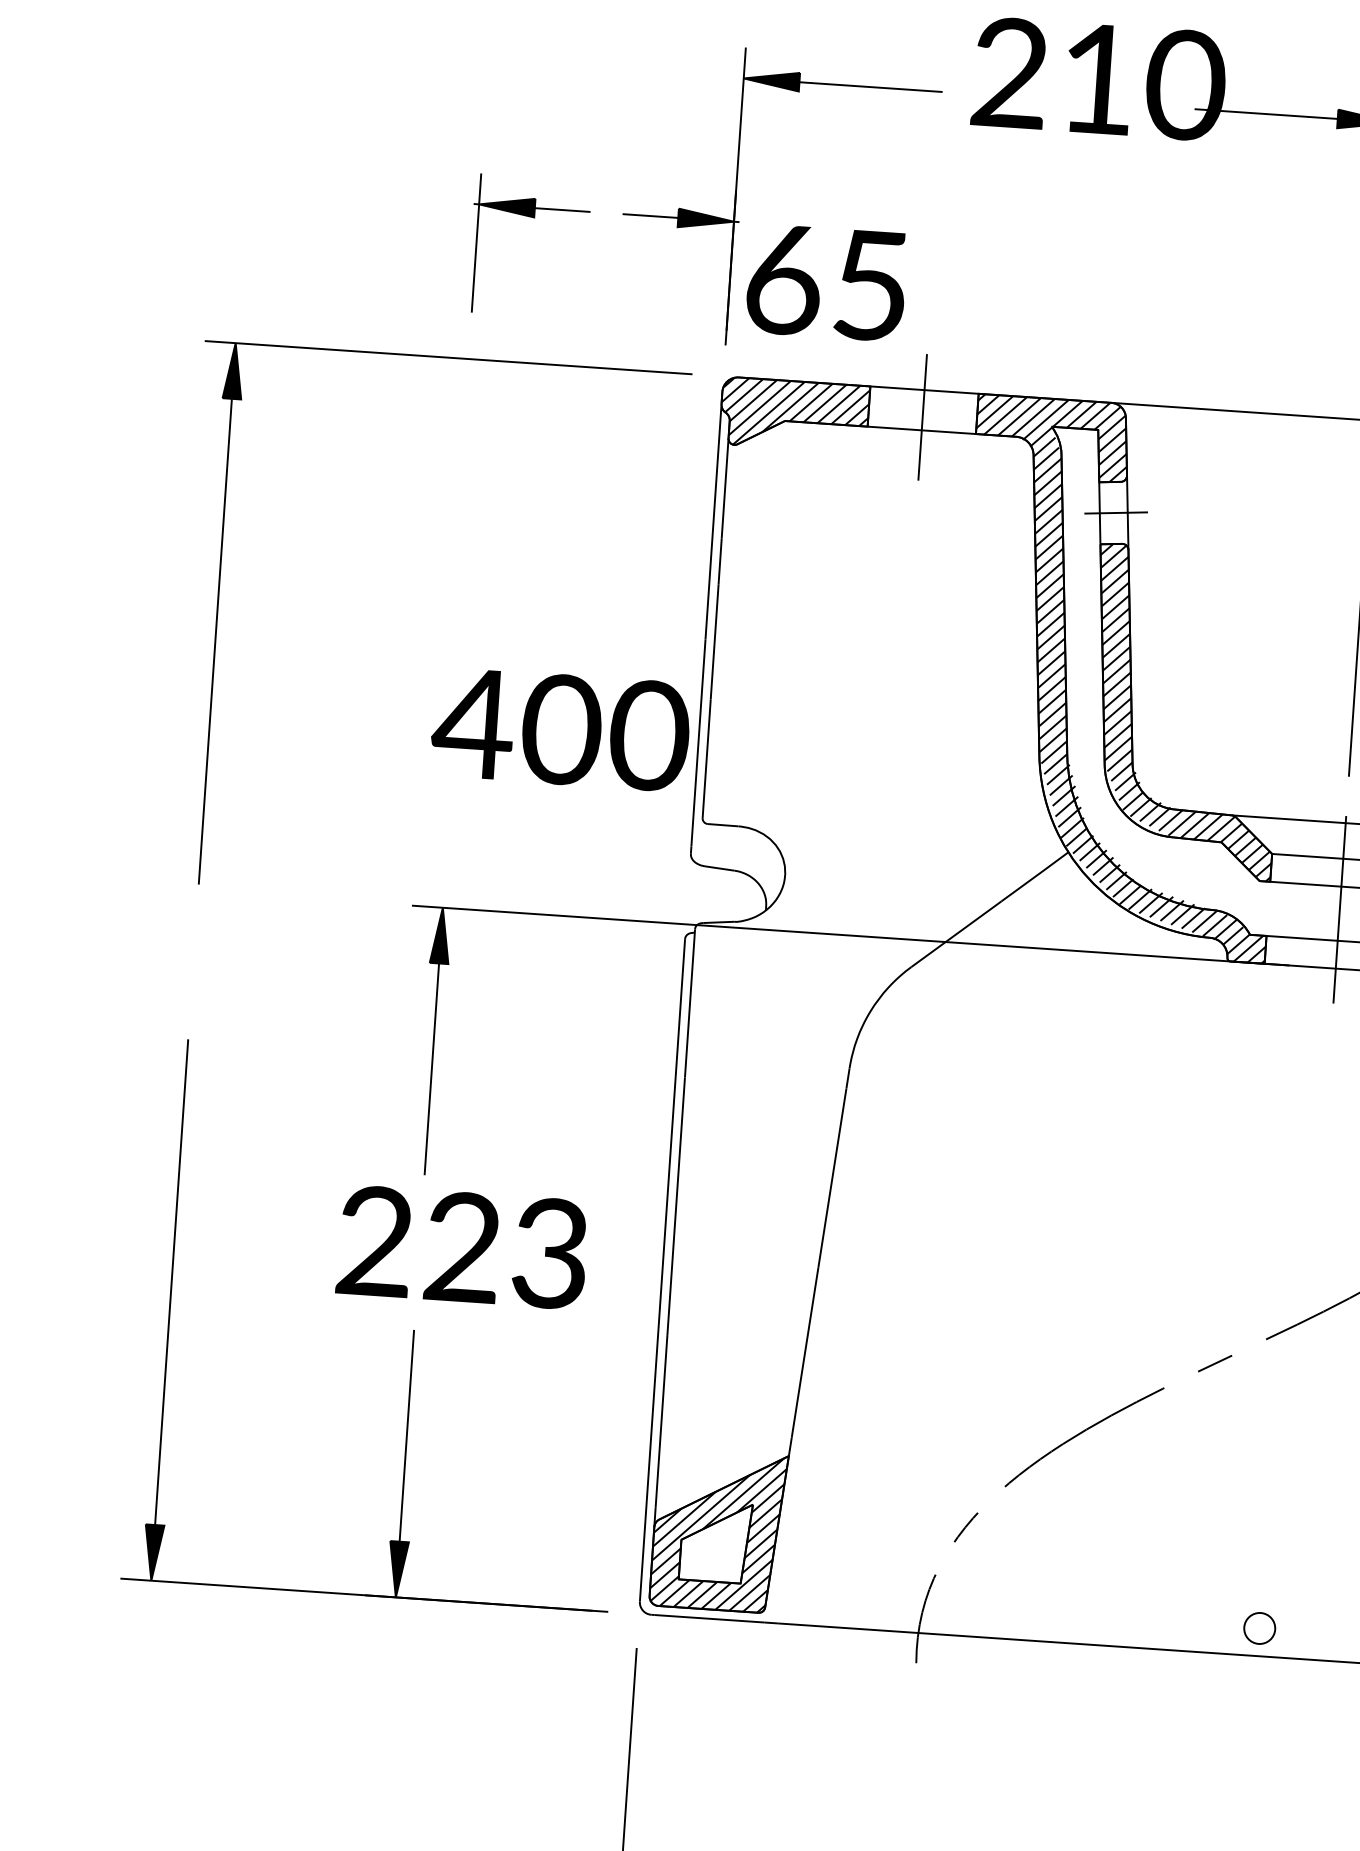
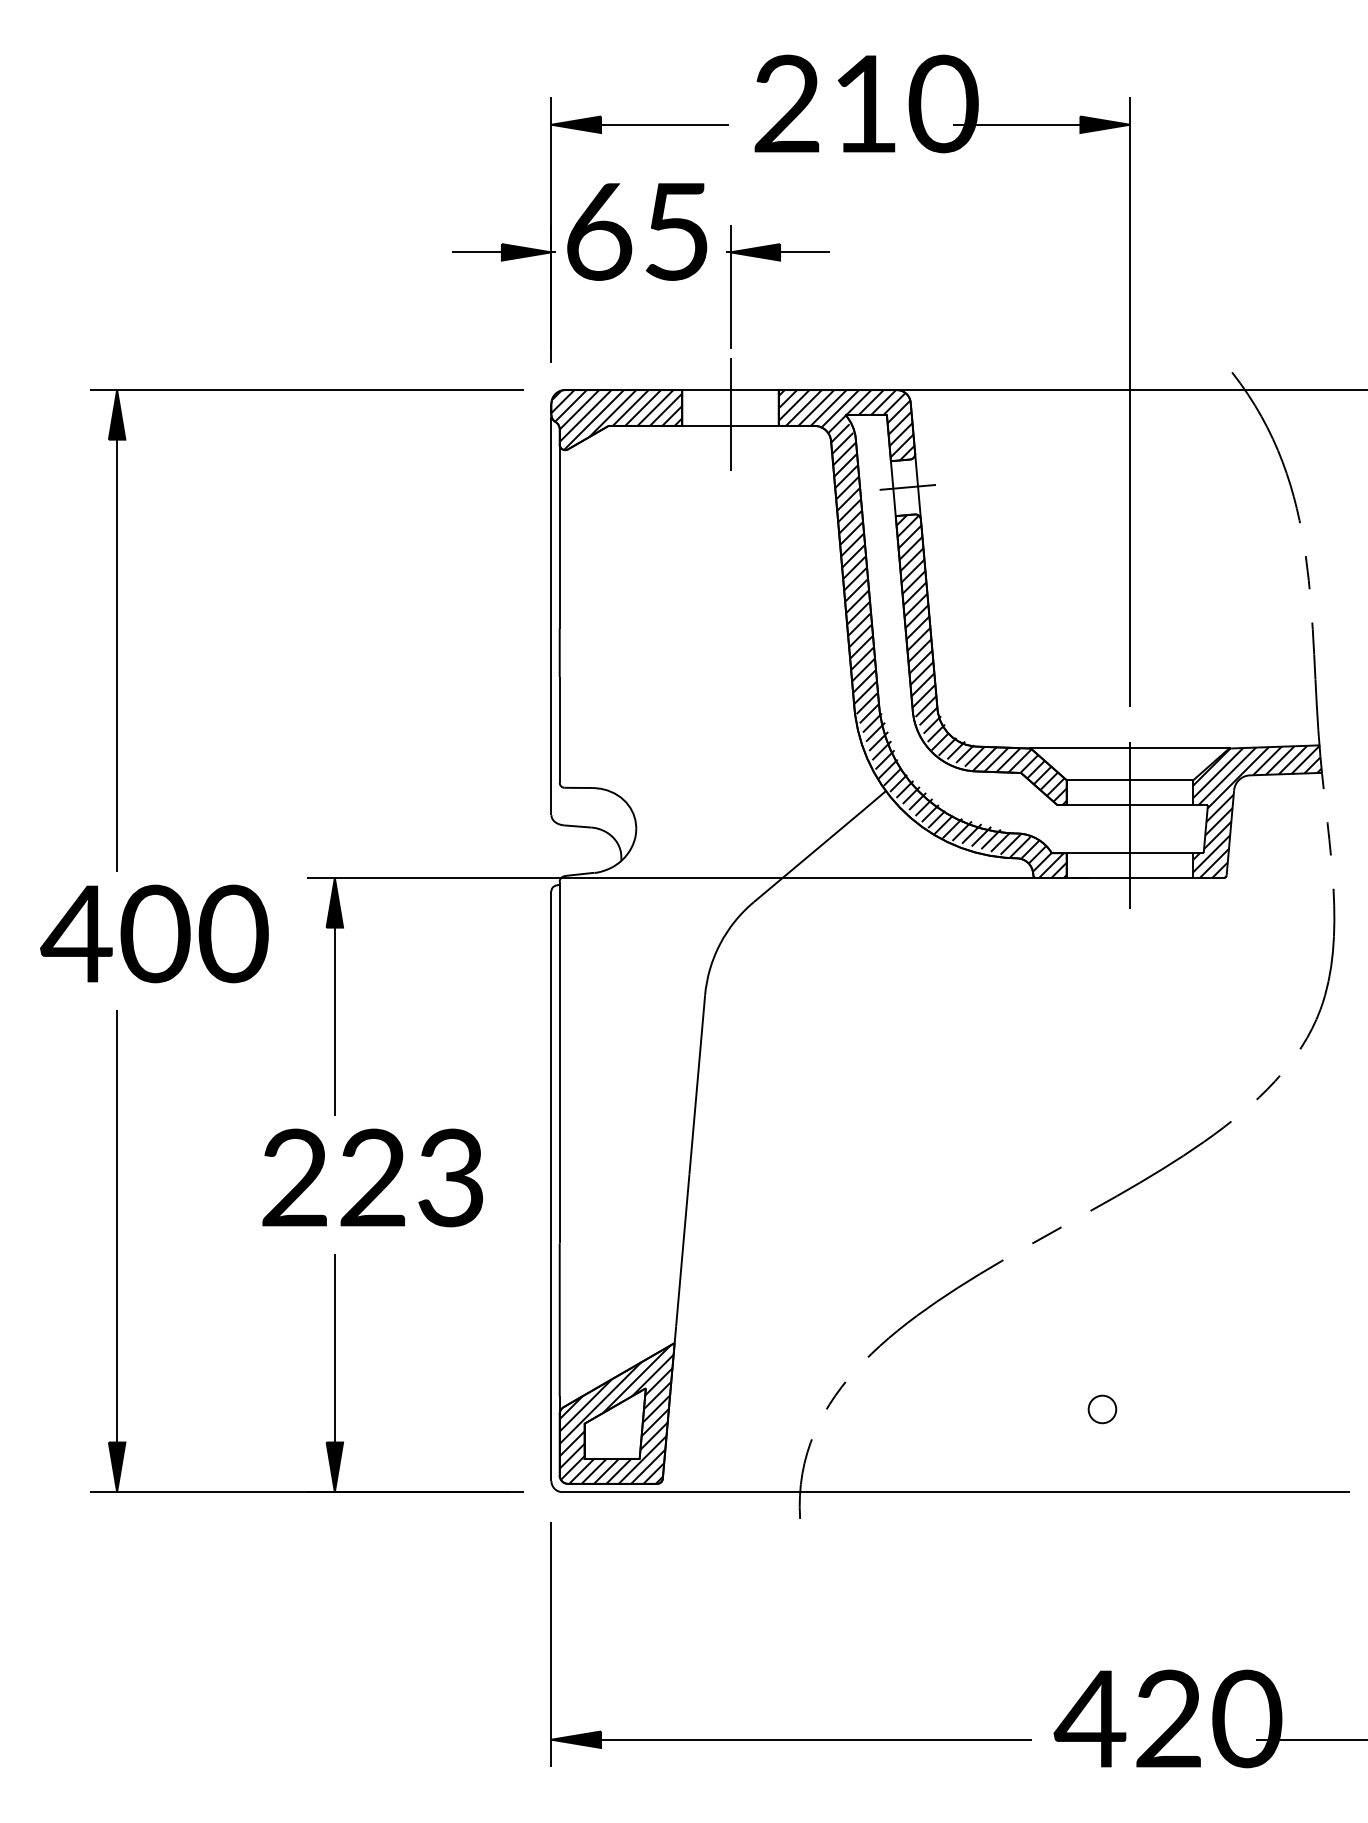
part: (531, 218) -> (777, 261), moved
text: (826, 282) -> (637, 231), moved
text: (560, 729) -> (154, 933), moved
part: (1259, 1628) -> (1102, 1409), moved

